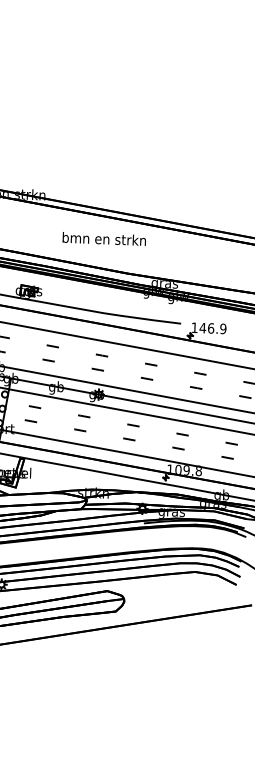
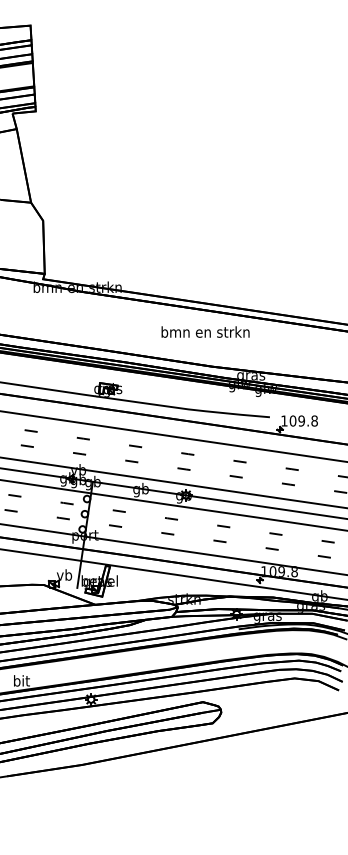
text: (104, 238) -> (205, 331), moved
text: (212, 328) -> (303, 420), 146.9 -> 109.8

